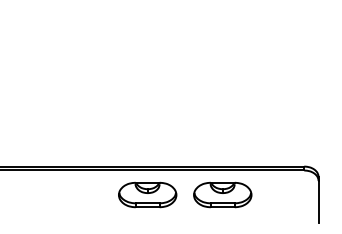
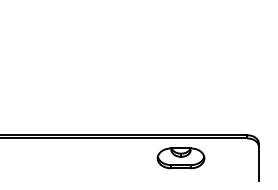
part: (146, 195) -> (119, 158), removed

